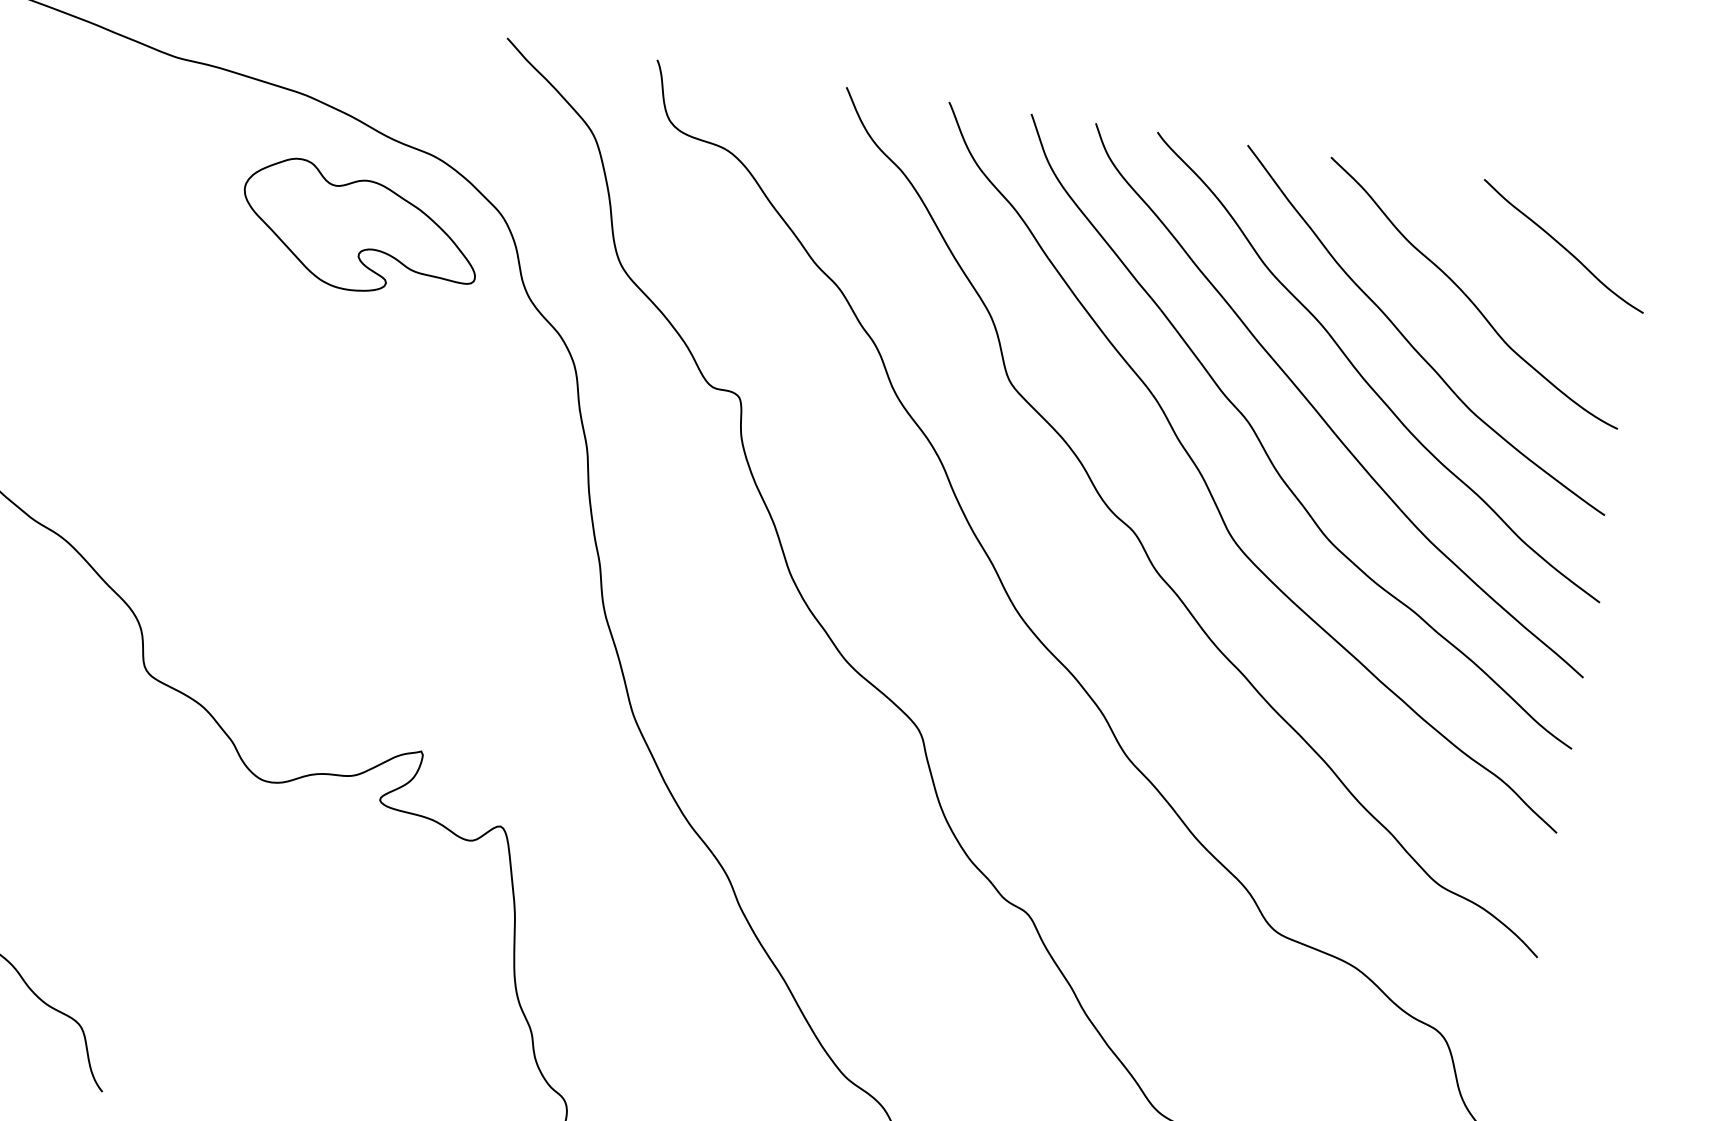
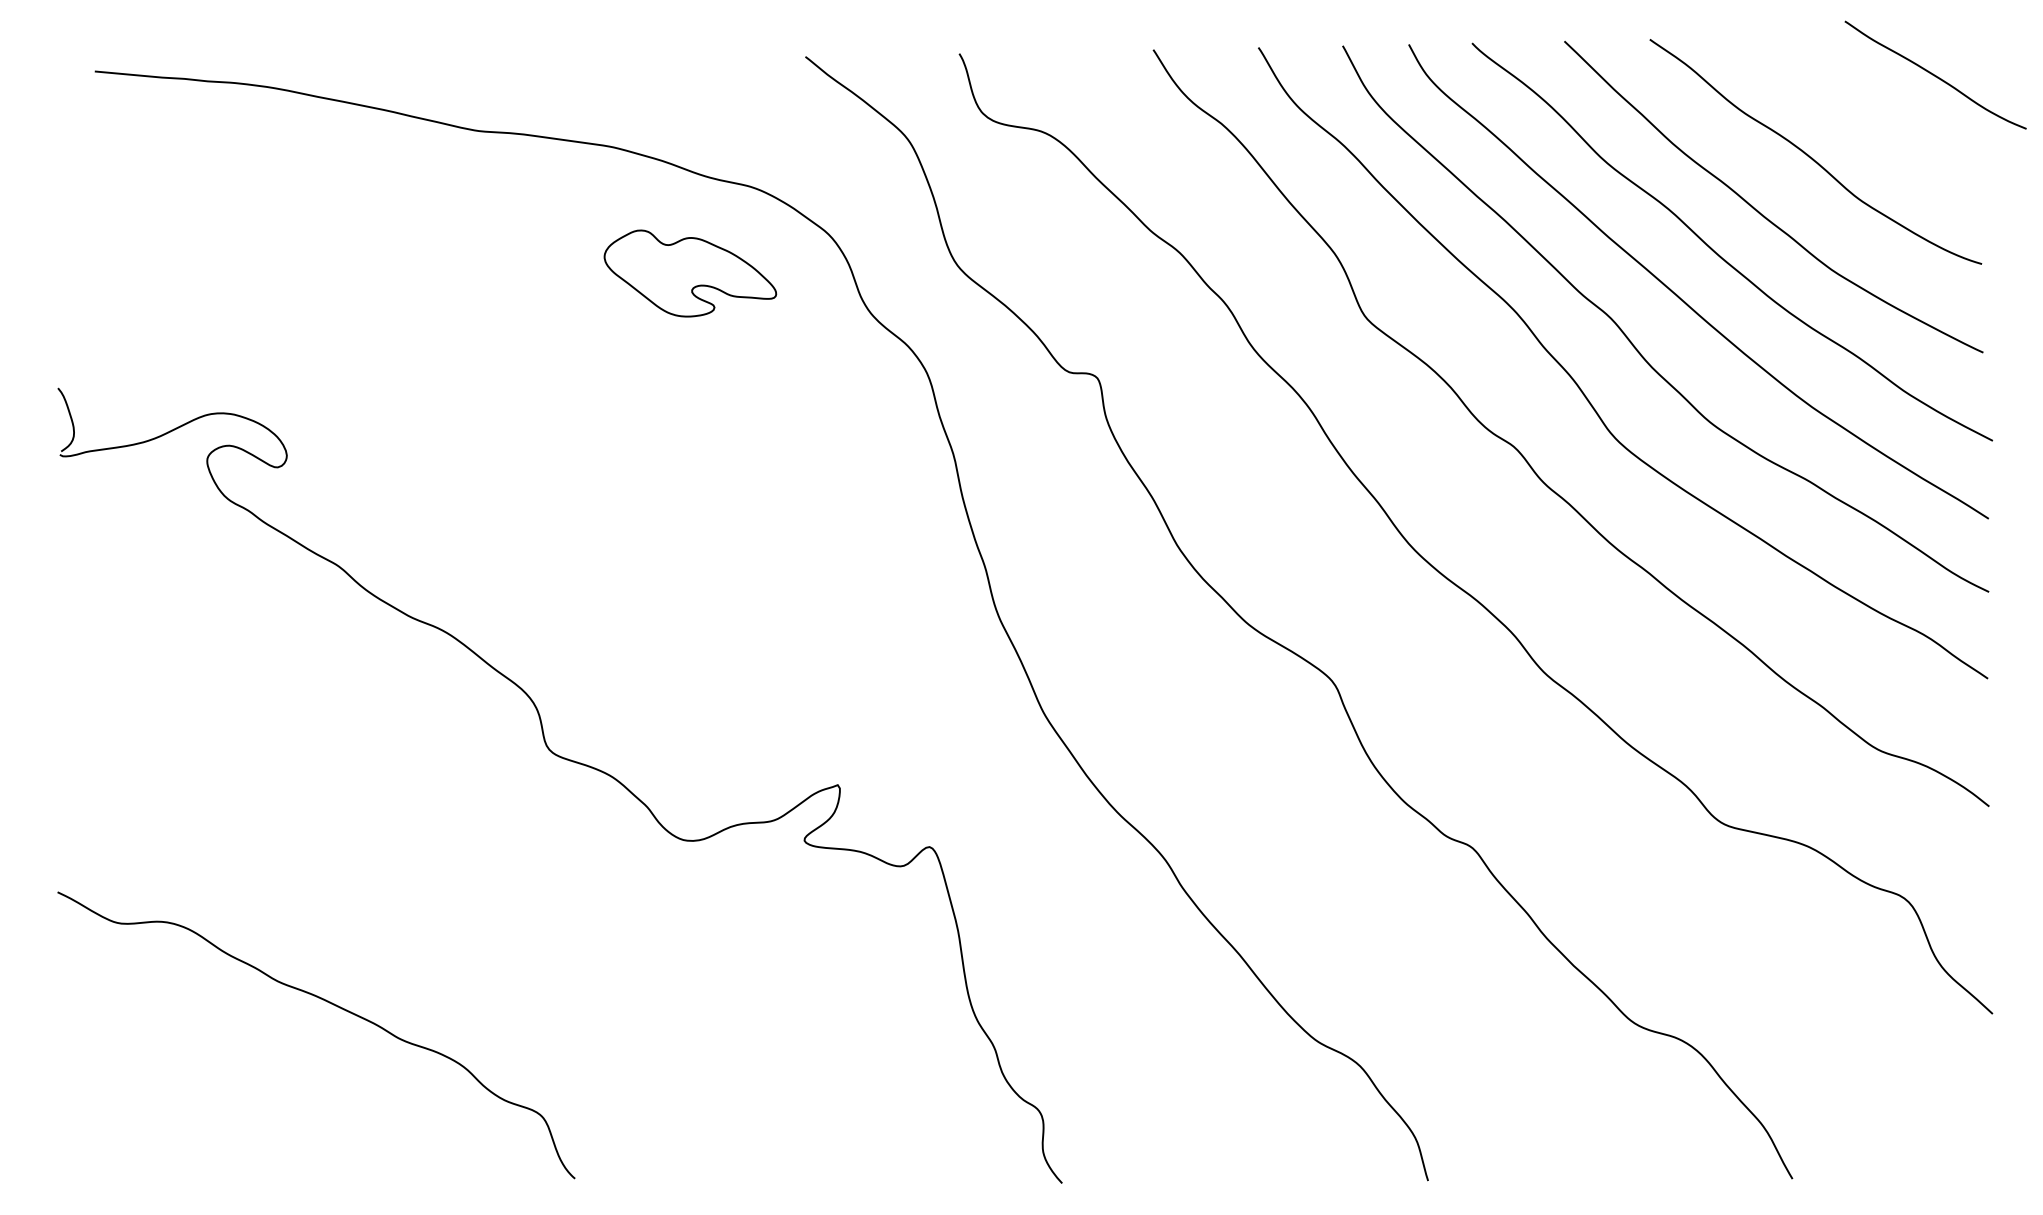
part: (360, 230) -> (690, 273), size x0.7
curve: (1562, 245) -> (1934, 74), moved

